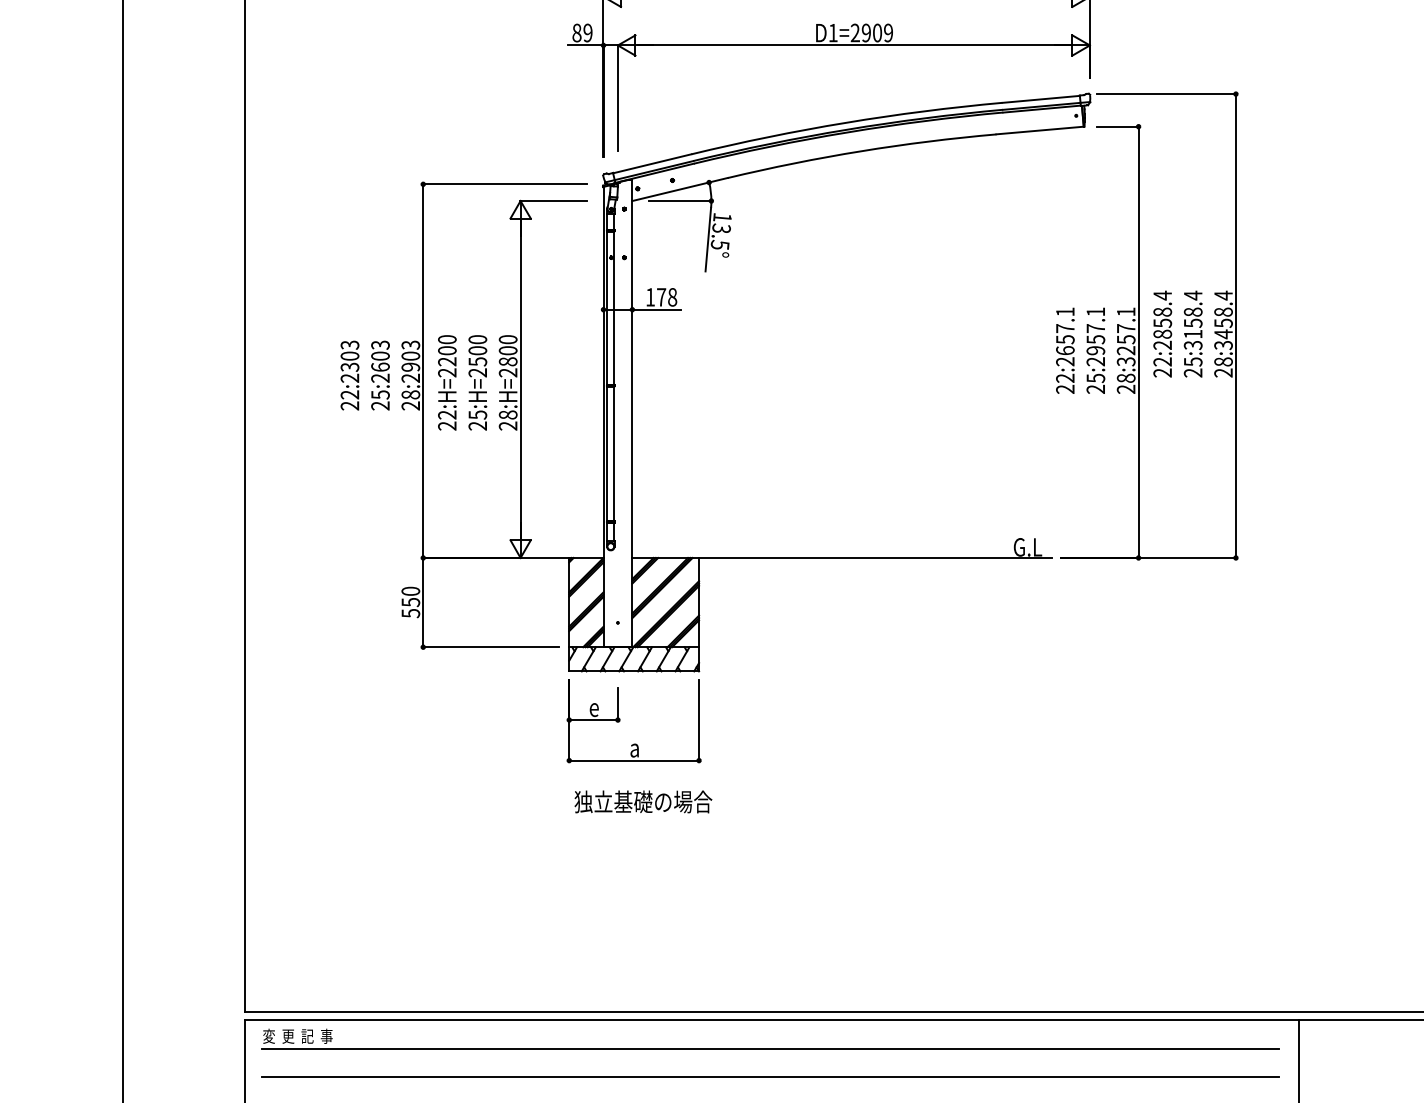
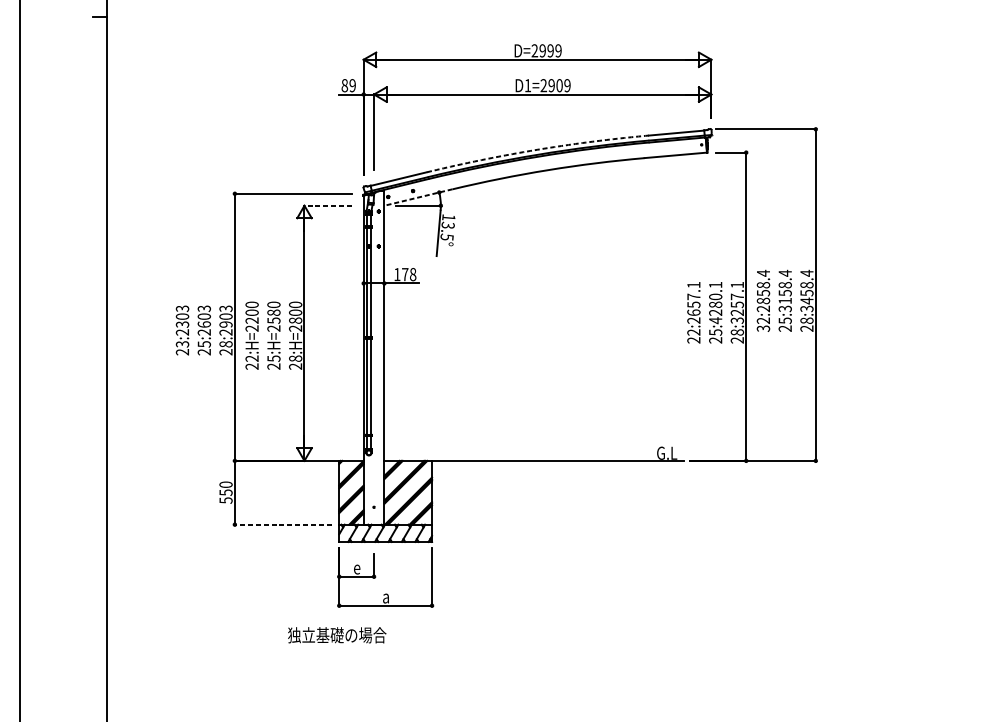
arc: (846, 122) -> (537, 149), solid -> dashed
line: (679, 189) -> (418, 197), solid -> dashed
line: (553, 201) -> (328, 206), solid -> dashed
text: (1095, 345) -> (715, 309), 25:2957.1 -> 25:4280.1
text: (477, 350) -> (273, 312), 25:H=2500 -> 25:H=2580
text: (1162, 372) -> (763, 328), 22:2858.4 -> 32:2858.4
text: (350, 394) -> (182, 344), 22:2303 -> 23:2303
line: (490, 647) -> (282, 524), solid -> dashed
text: (643, 801) -> (337, 634), moved

